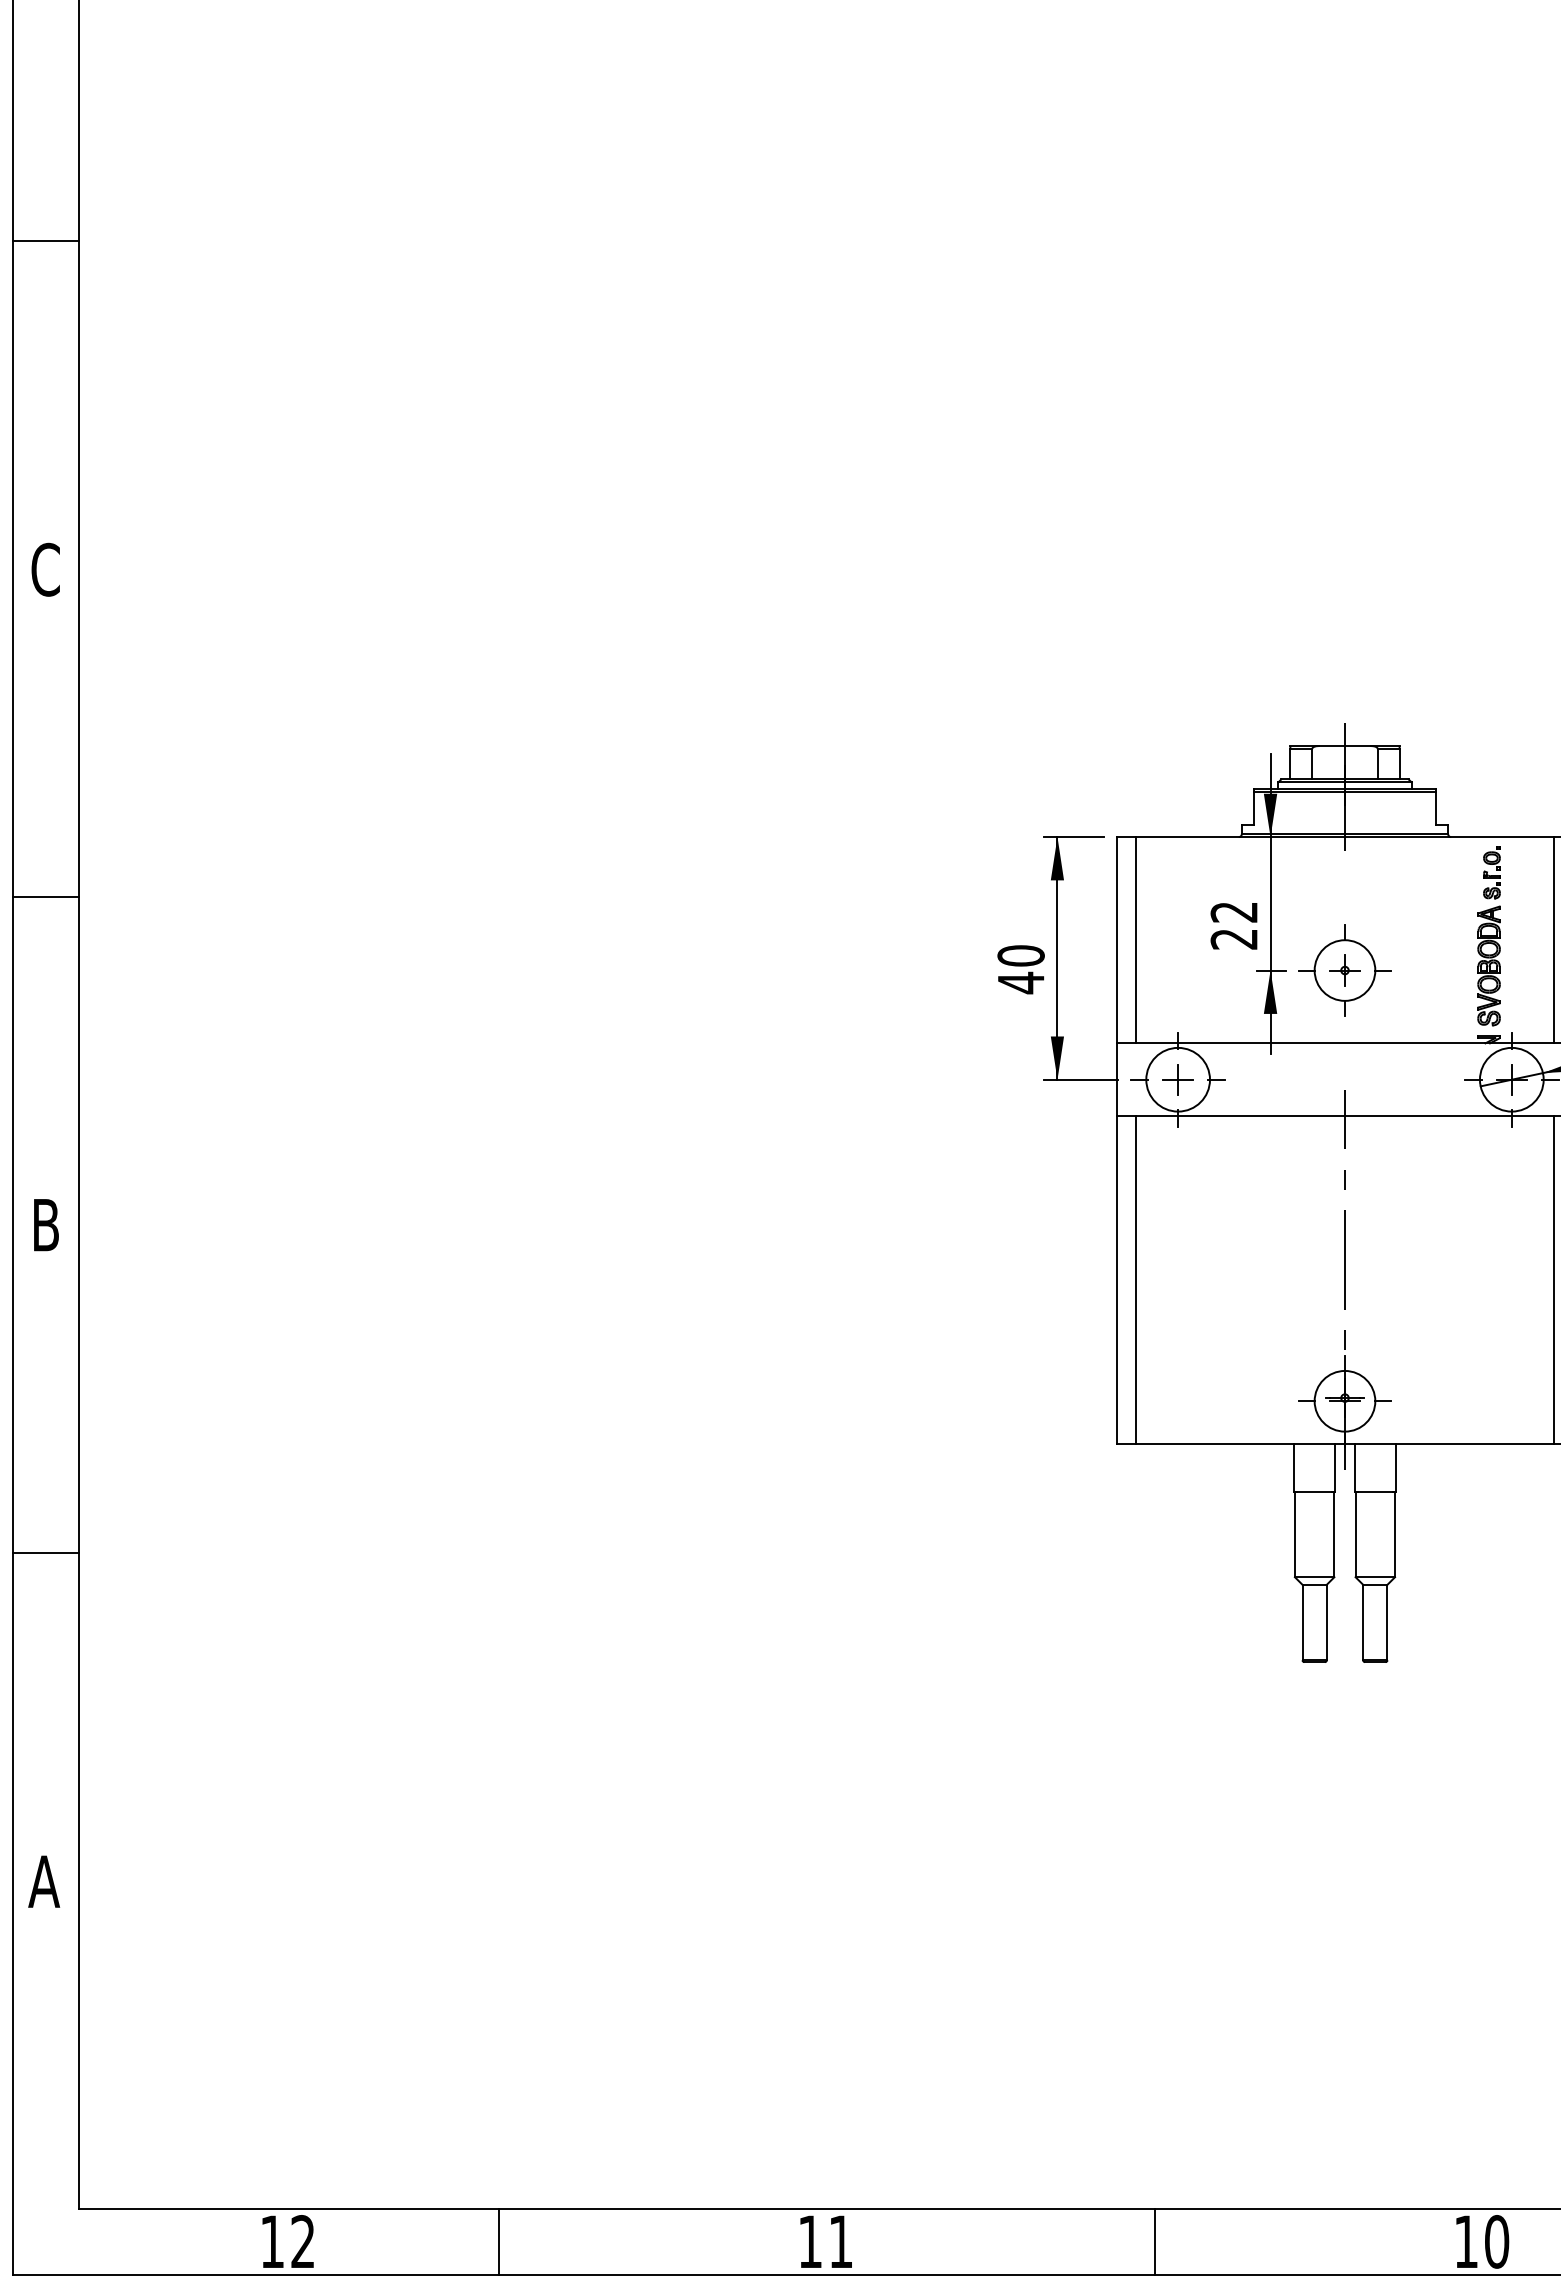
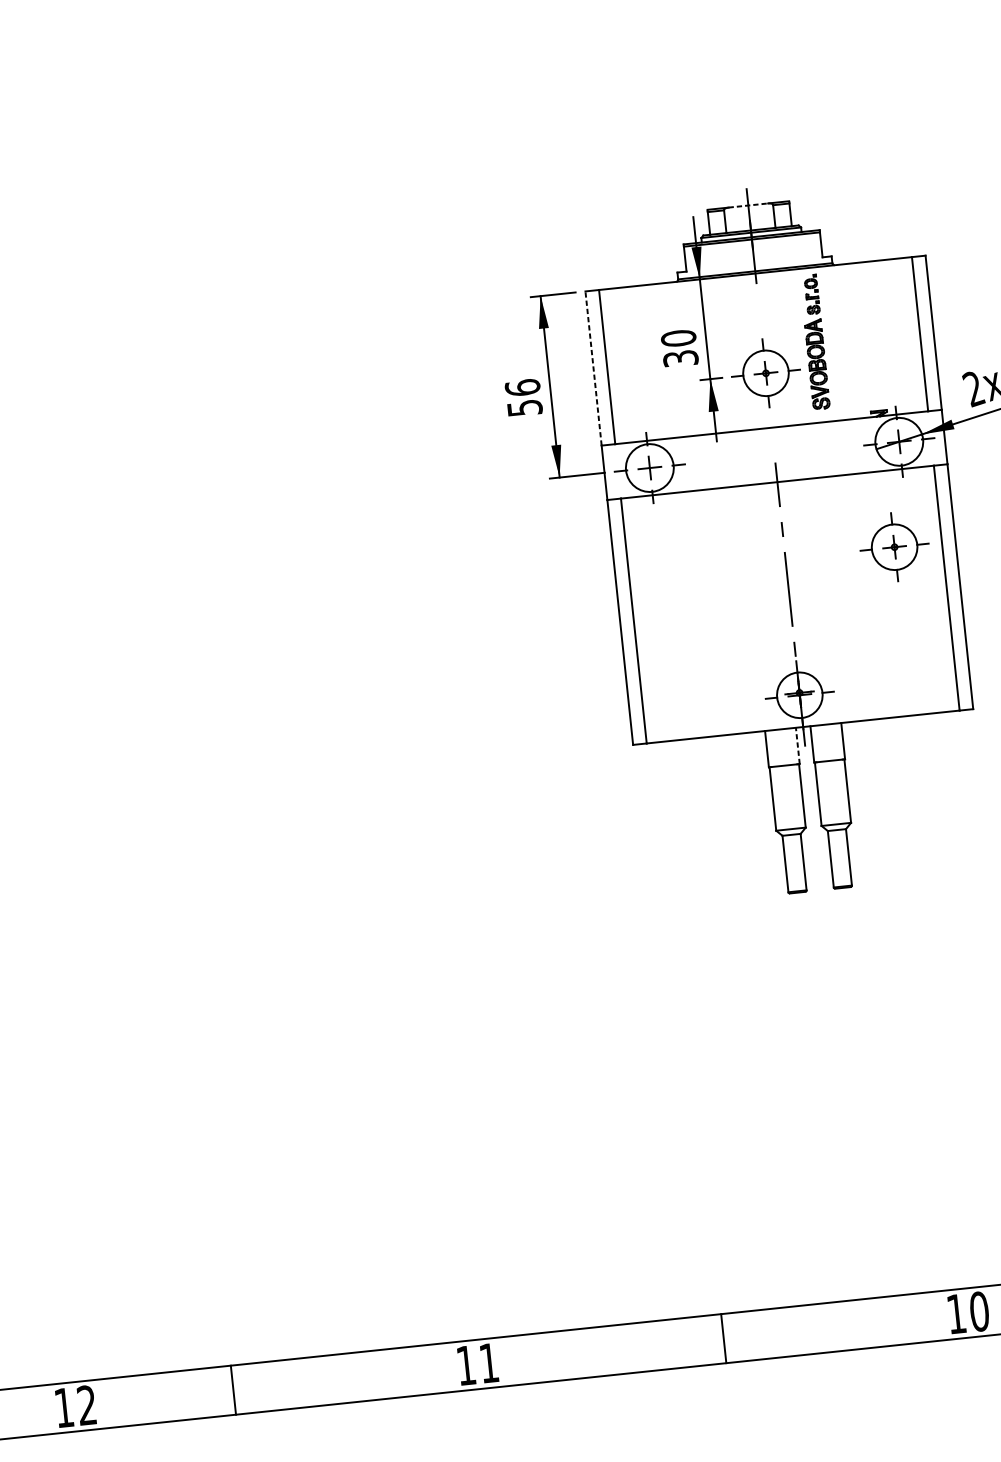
line: (1345, 746) -> (748, 205), solid -> dashed
text: (1234, 925) -> (679, 348), 22 -> 30
part: (1488, 936) -> (814, 342), moved
line: (1117, 939) -> (593, 367), solid -> dashed
text: (1020, 969) -> (523, 398), 40 -> 56
part: (1490, 1218) -> (894, 547), added
line: (1335, 1467) -> (797, 745), solid -> dashed

